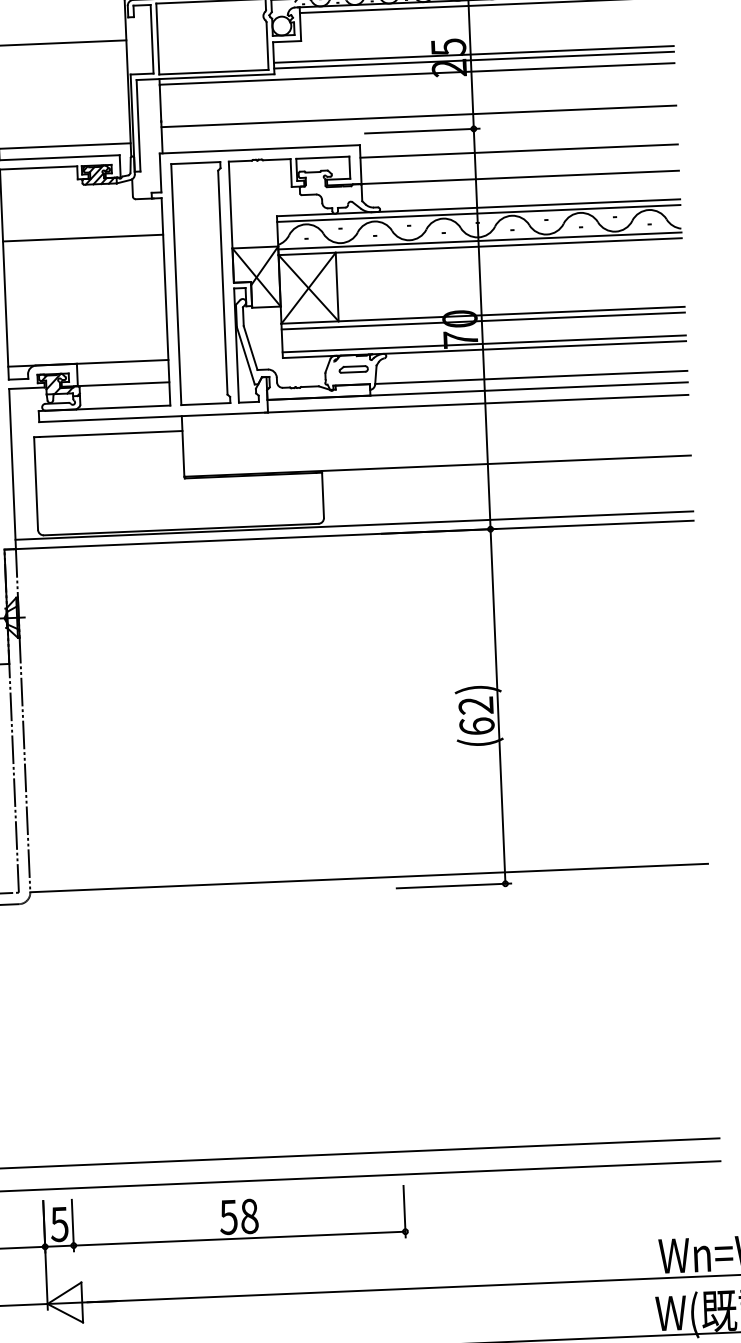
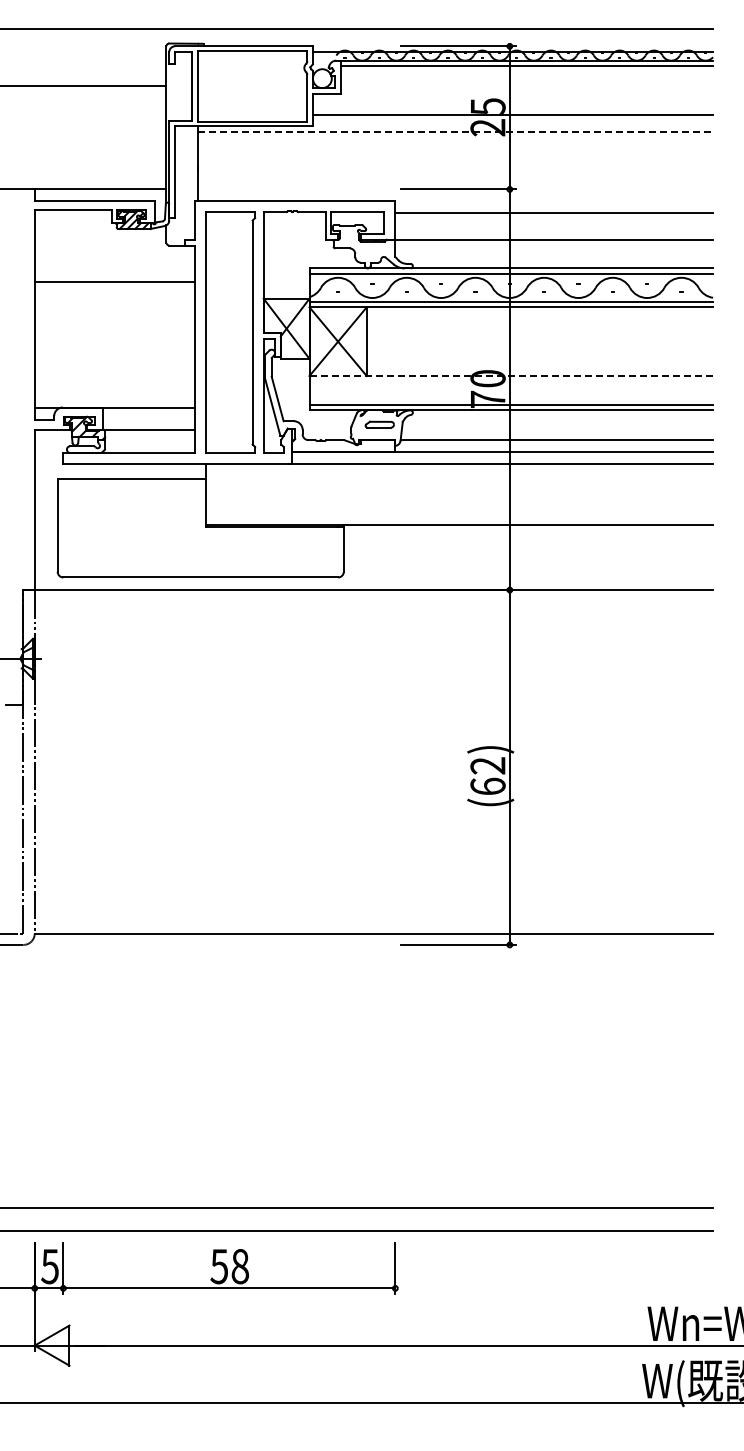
line: (473, 59) -> (512, 120), removed
line: (417, 74) -> (455, 132), solid -> dashed
line: (418, 116) -> (455, 174), removed
line: (483, 315) -> (511, 376), solid -> dashed
line: (483, 320) -> (511, 381), removed
line: (353, 525) -> (373, 580), removed

